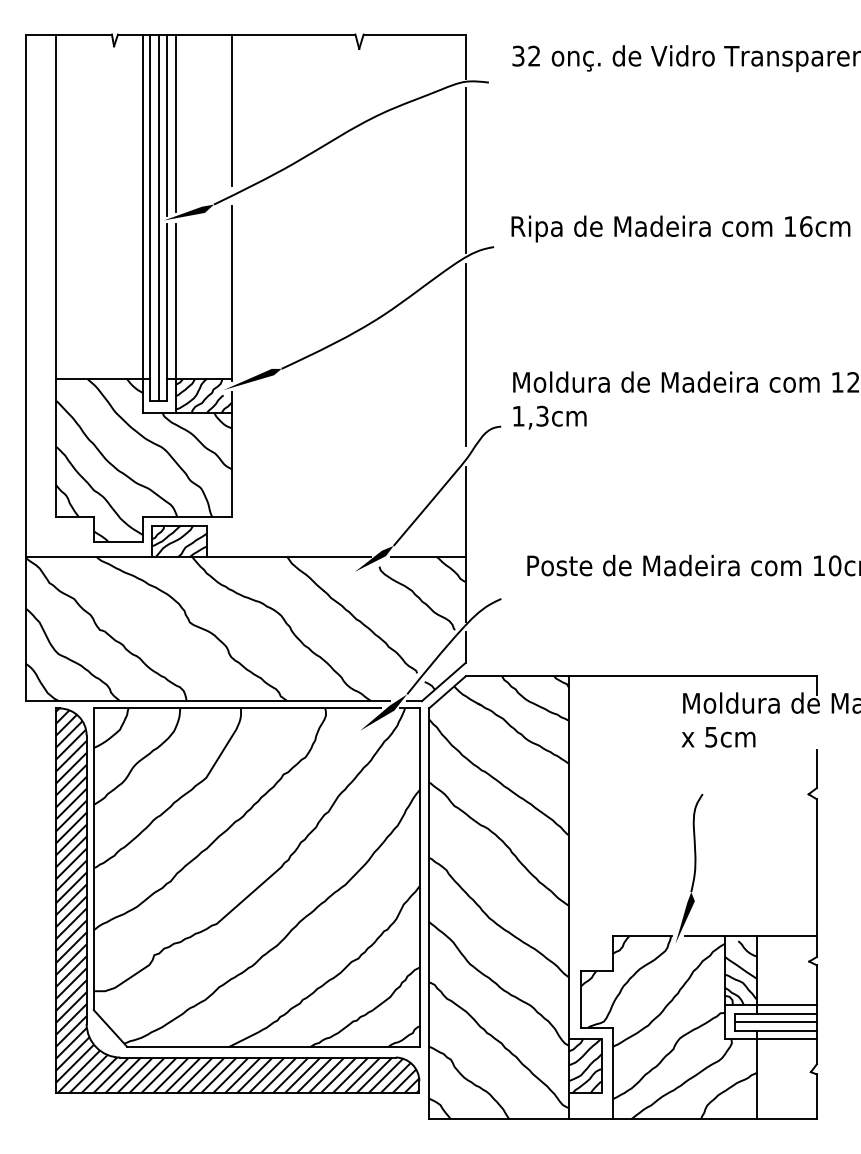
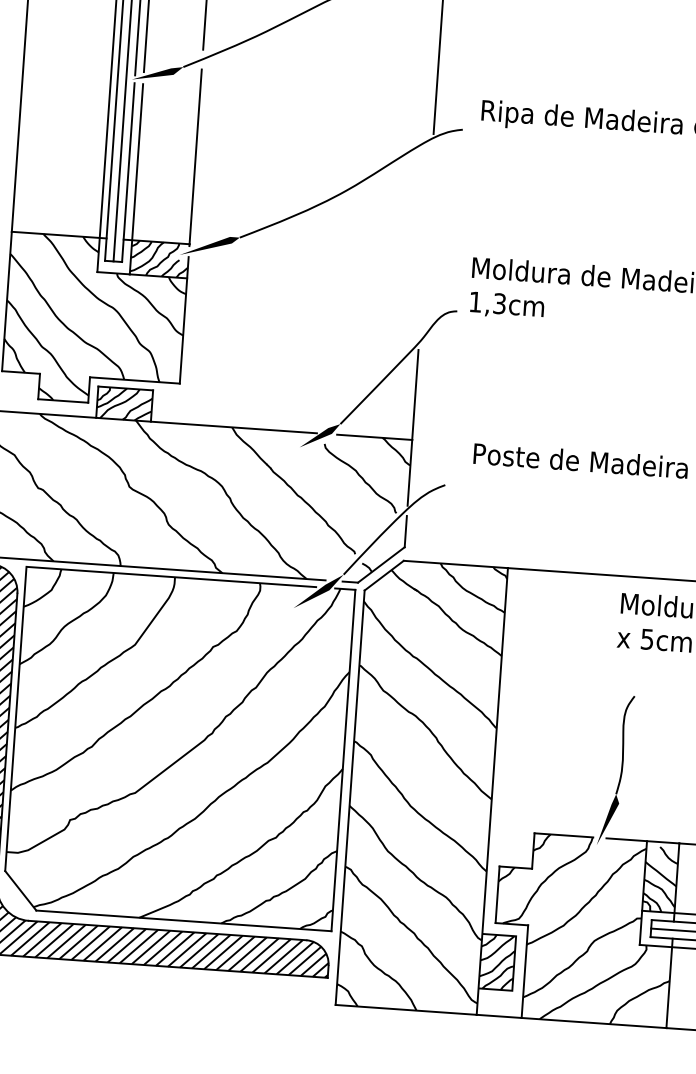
line: (465, 355) -> (426, 237), removed

